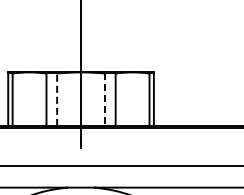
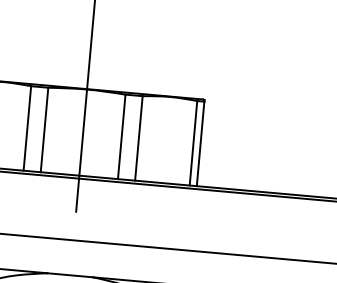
line: (57, 99) -> (45, 129), dashed -> solid
line: (105, 100) -> (122, 138), dashed -> solid

